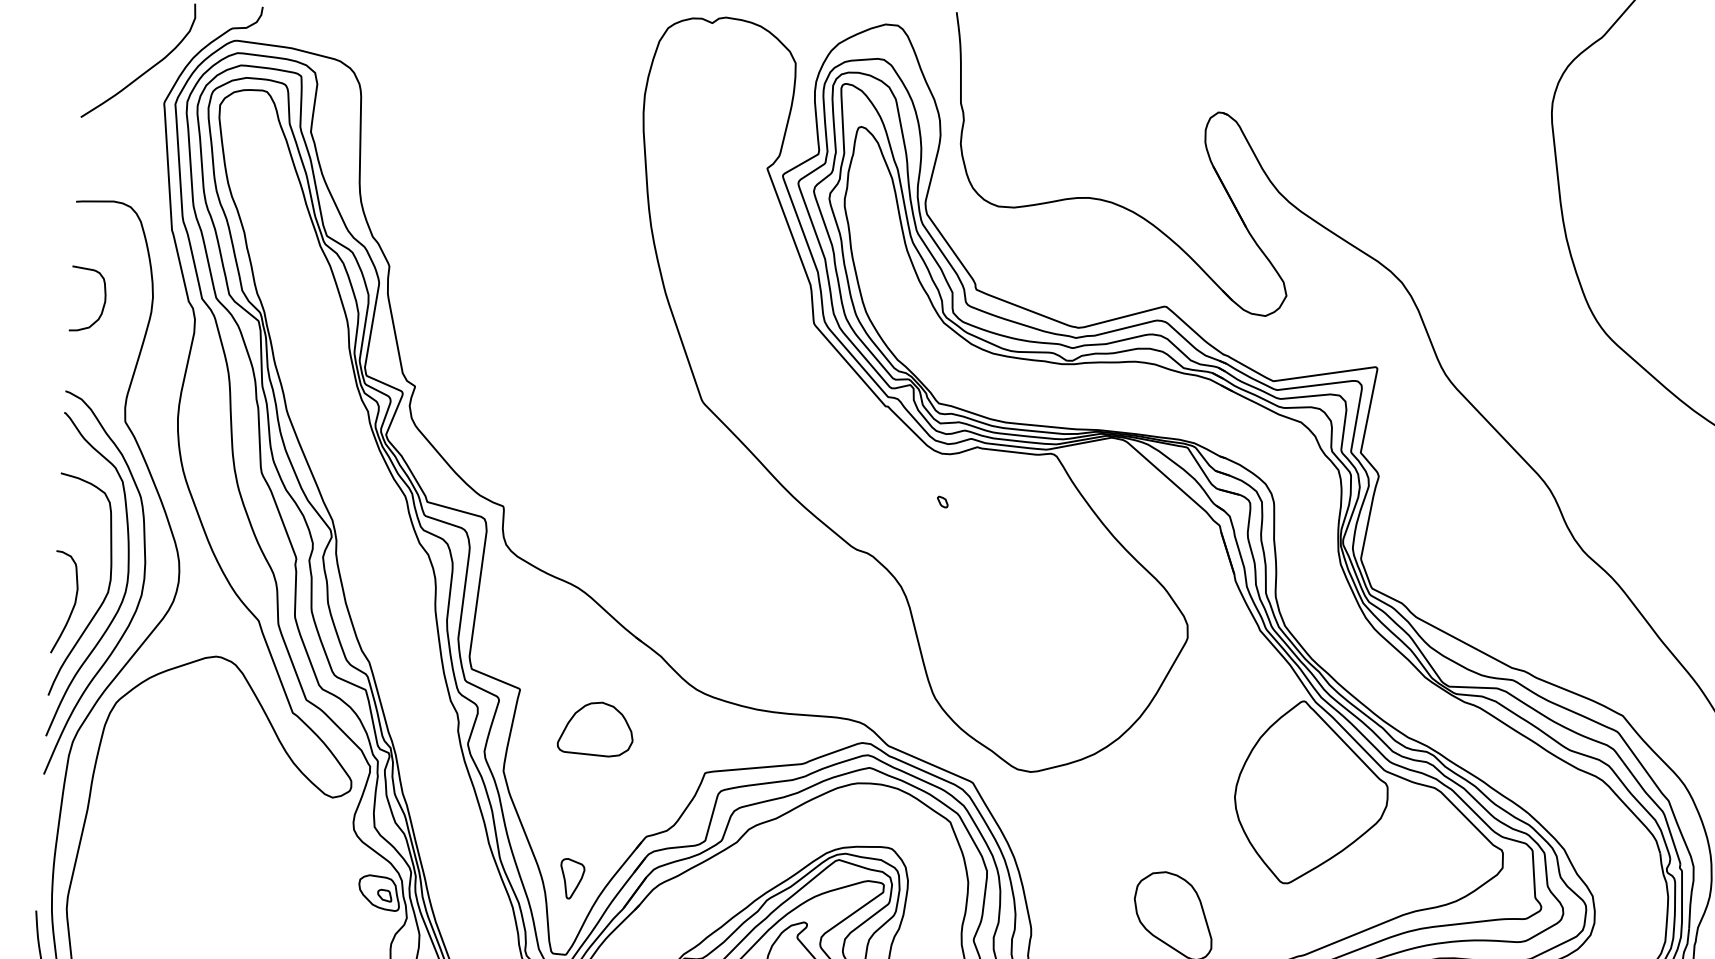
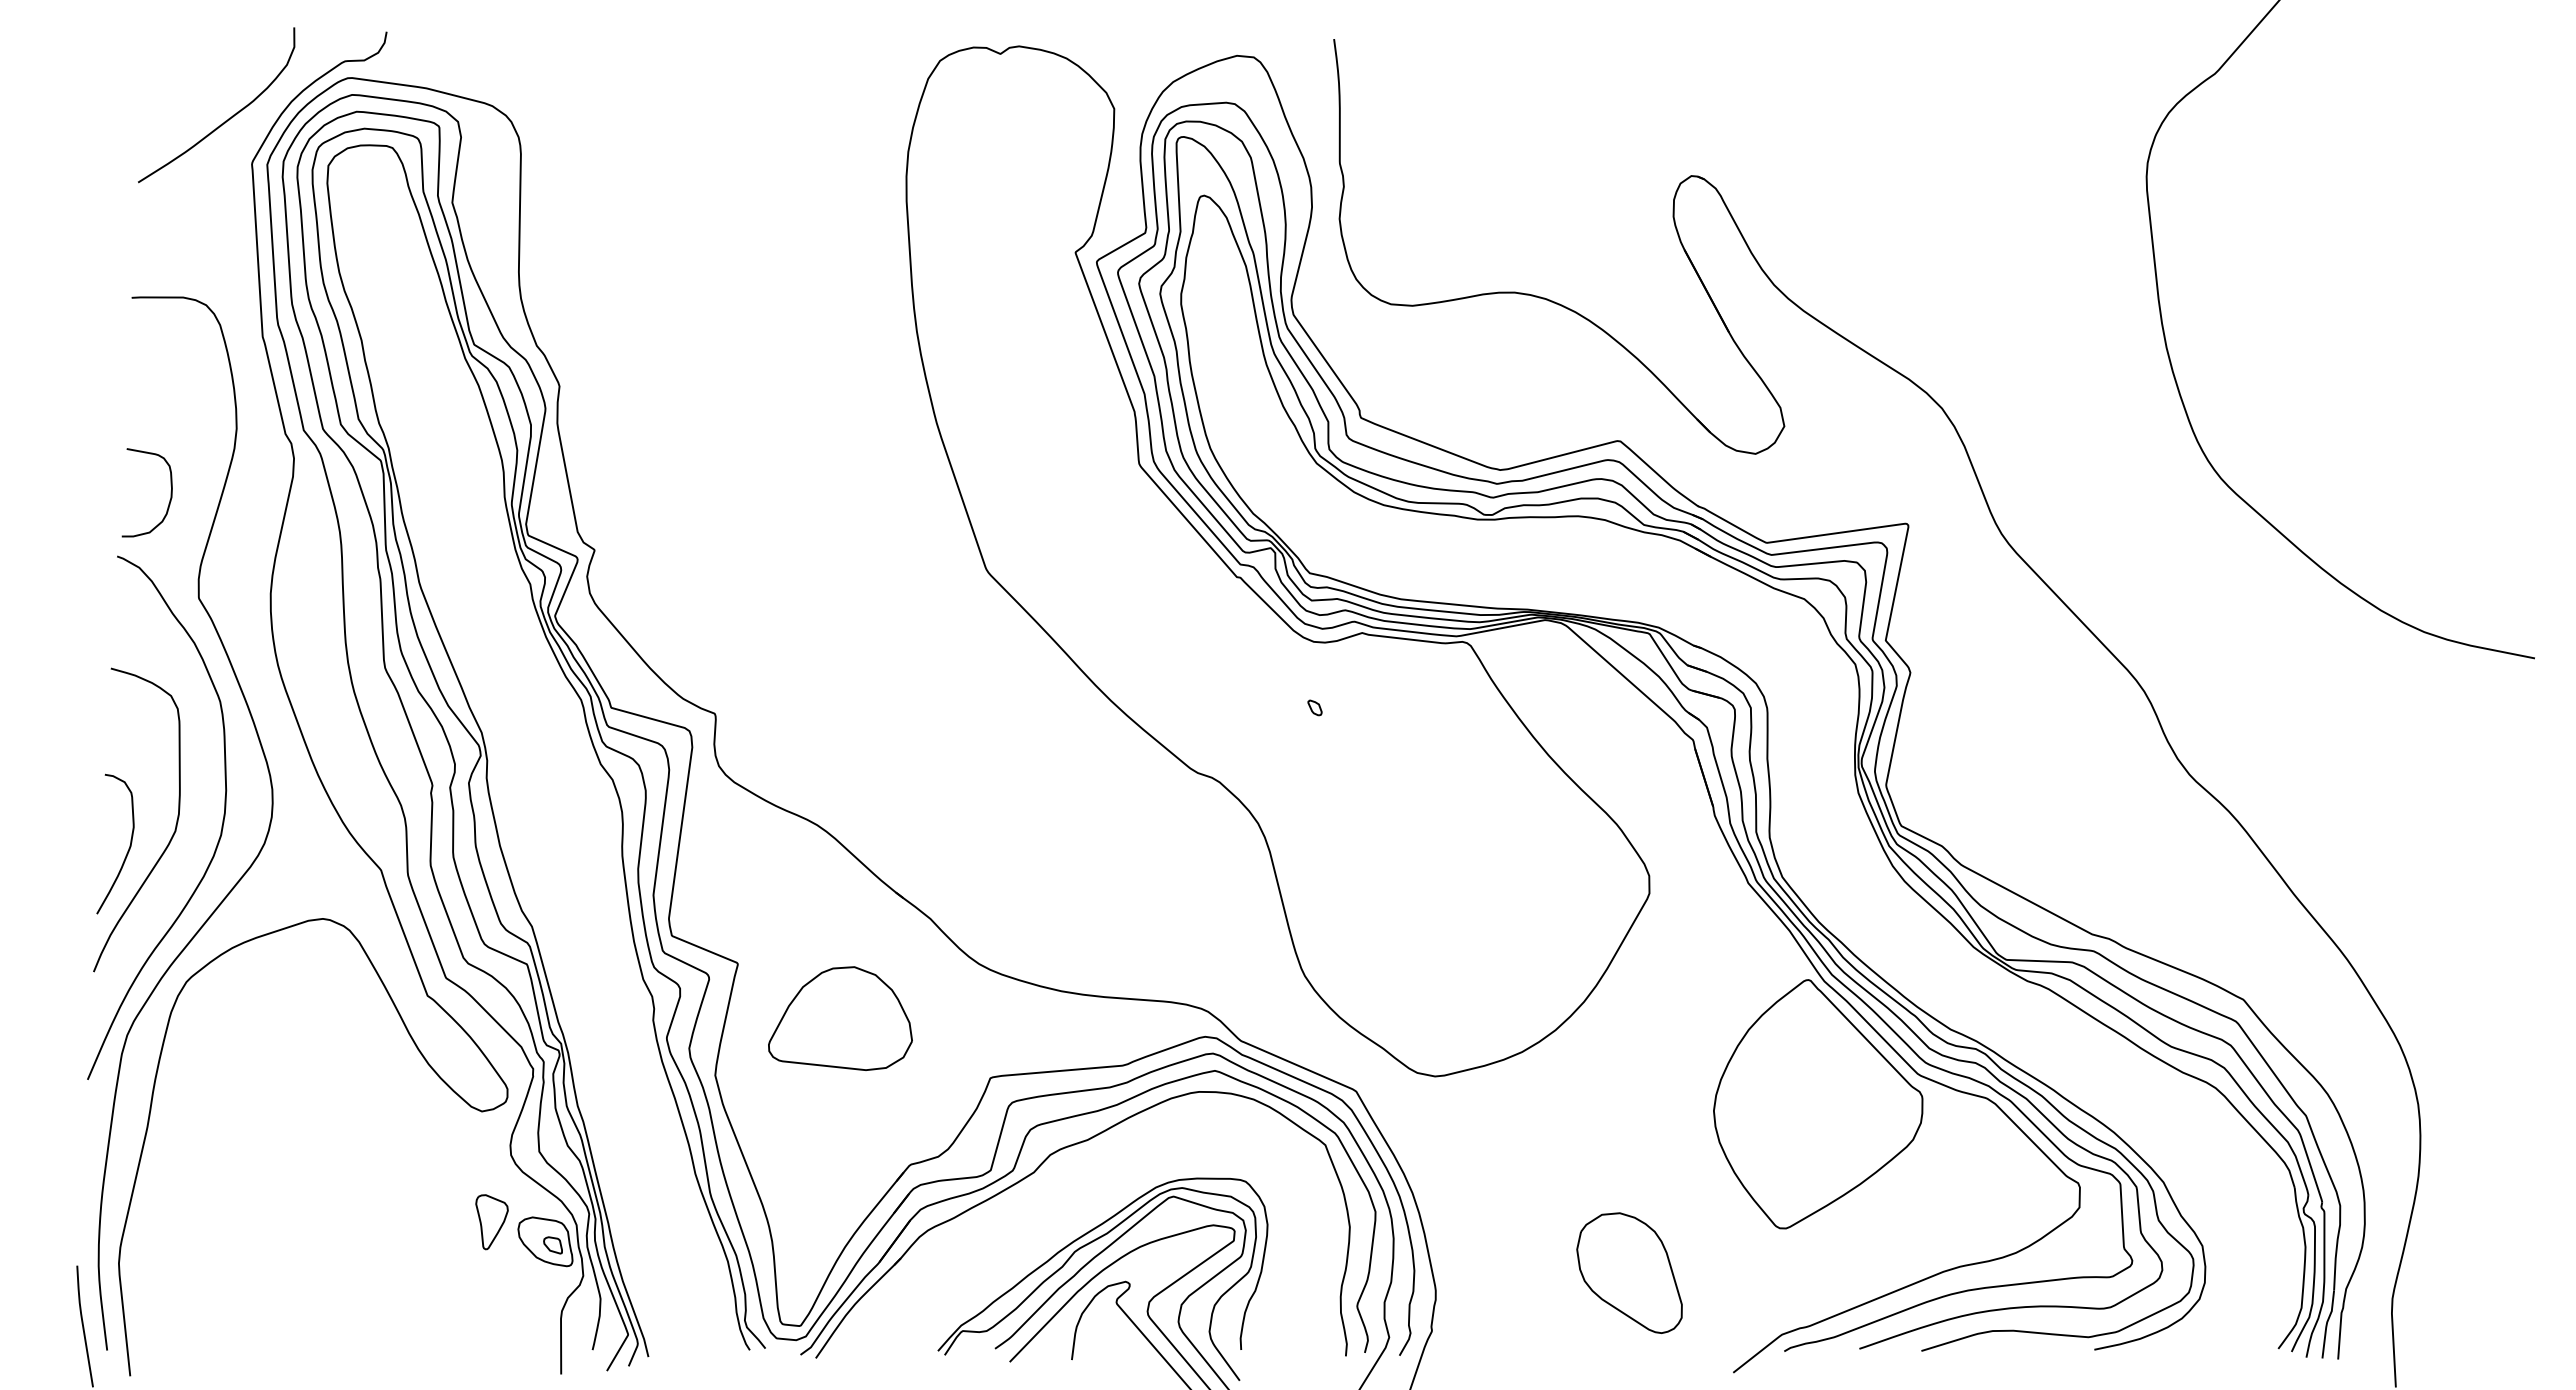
curve: (104, 298) -> (170, 492), moved
curve: (127, 575) -> (201, 808), removed
part: (595, 729) -> (840, 1018), size x1.4
part: (572, 878) -> (491, 1222), moved

